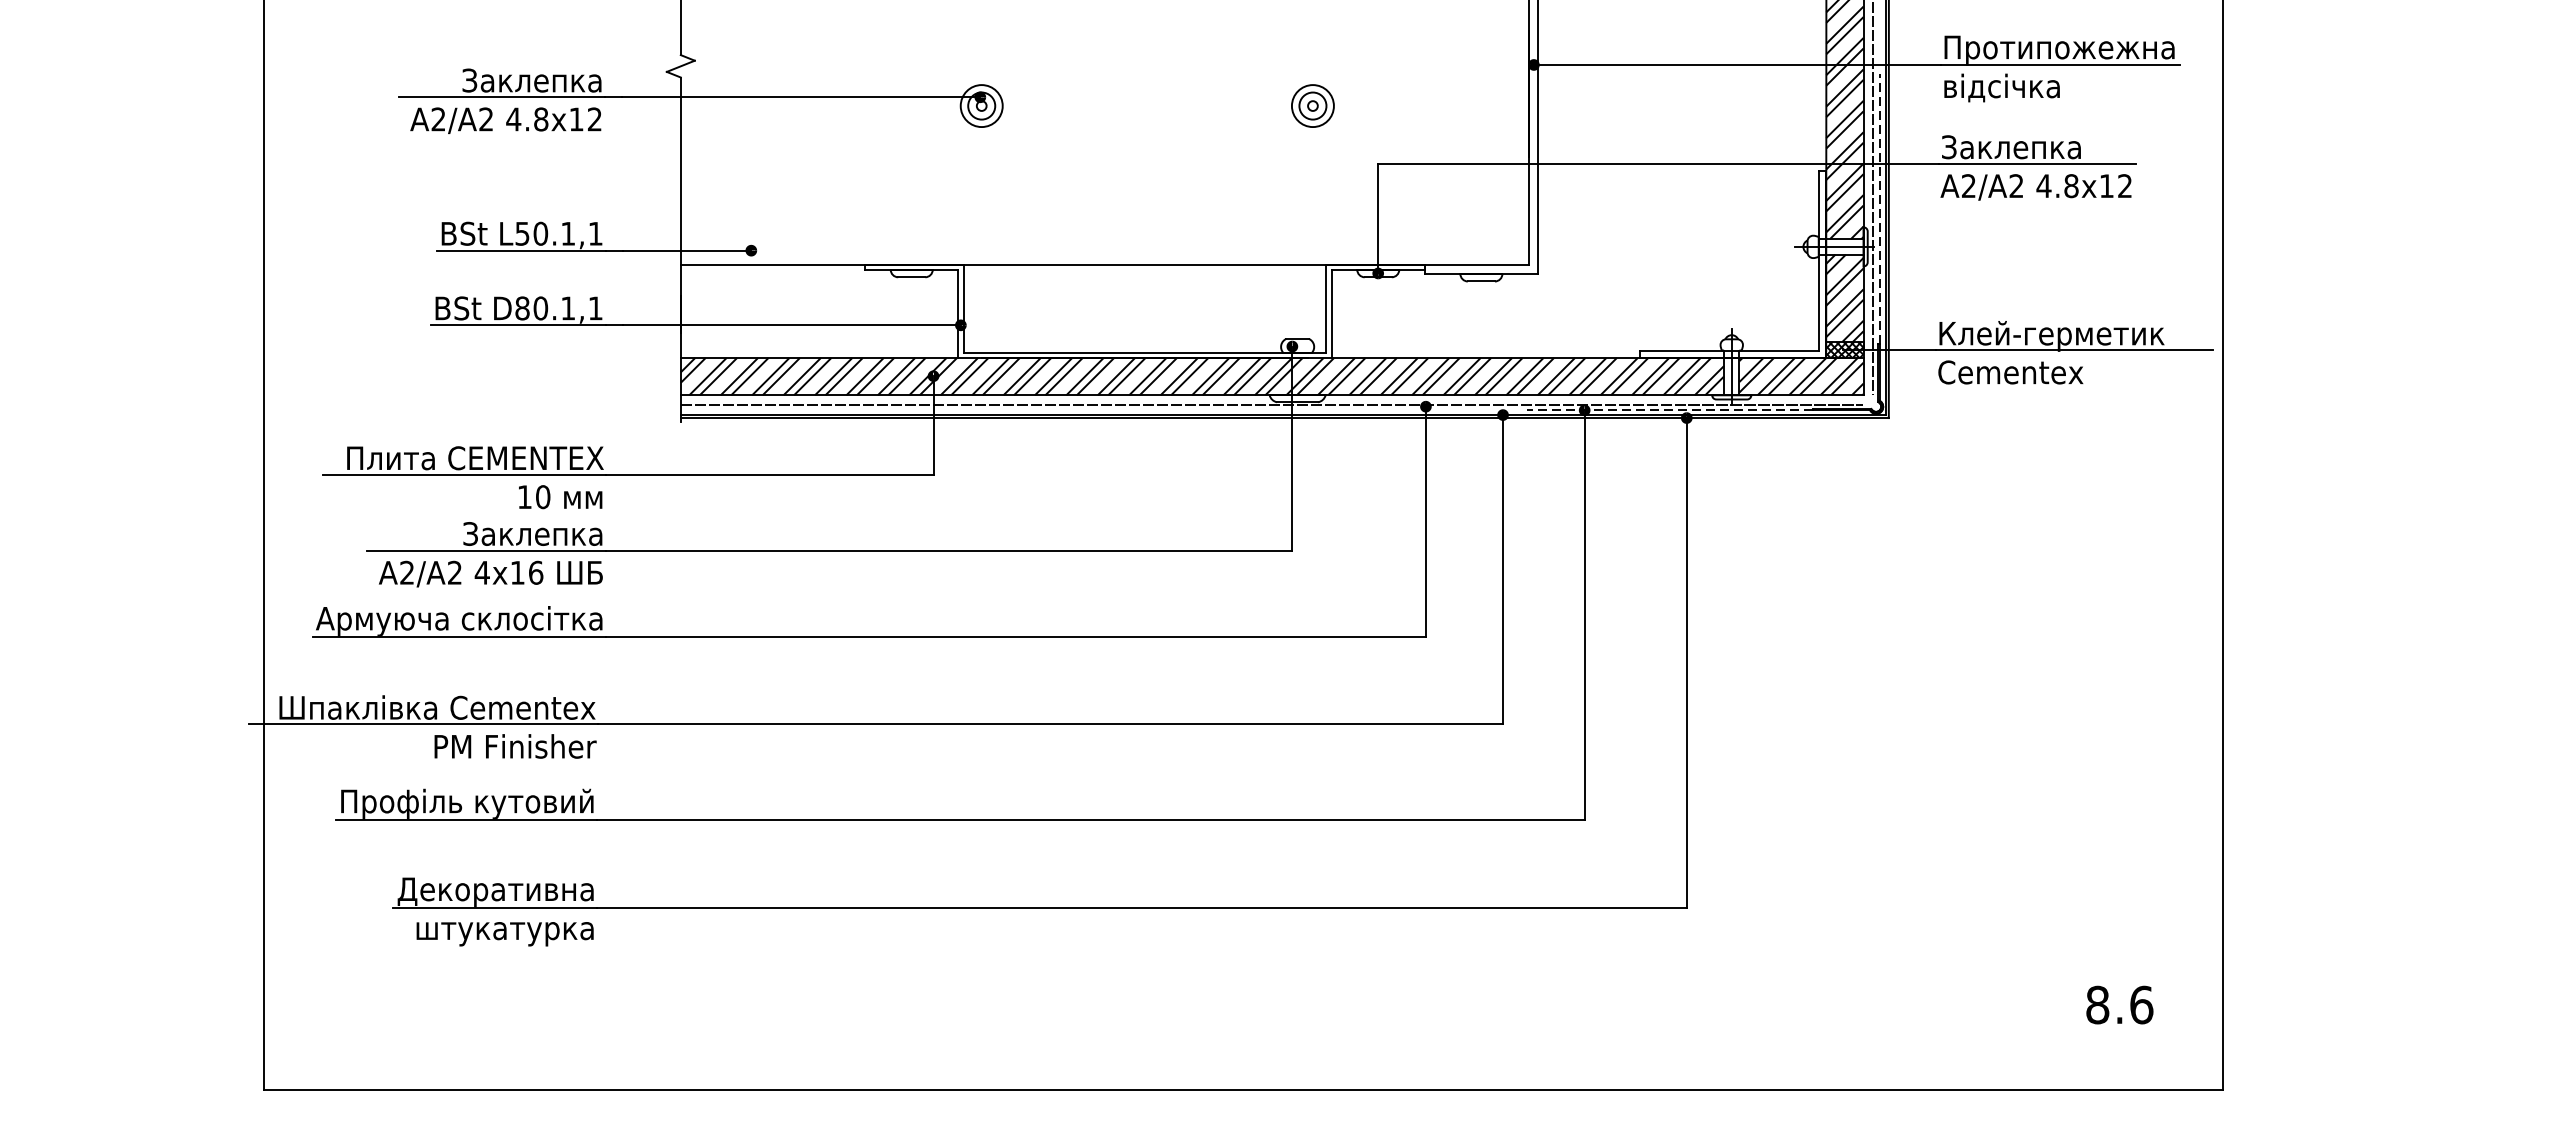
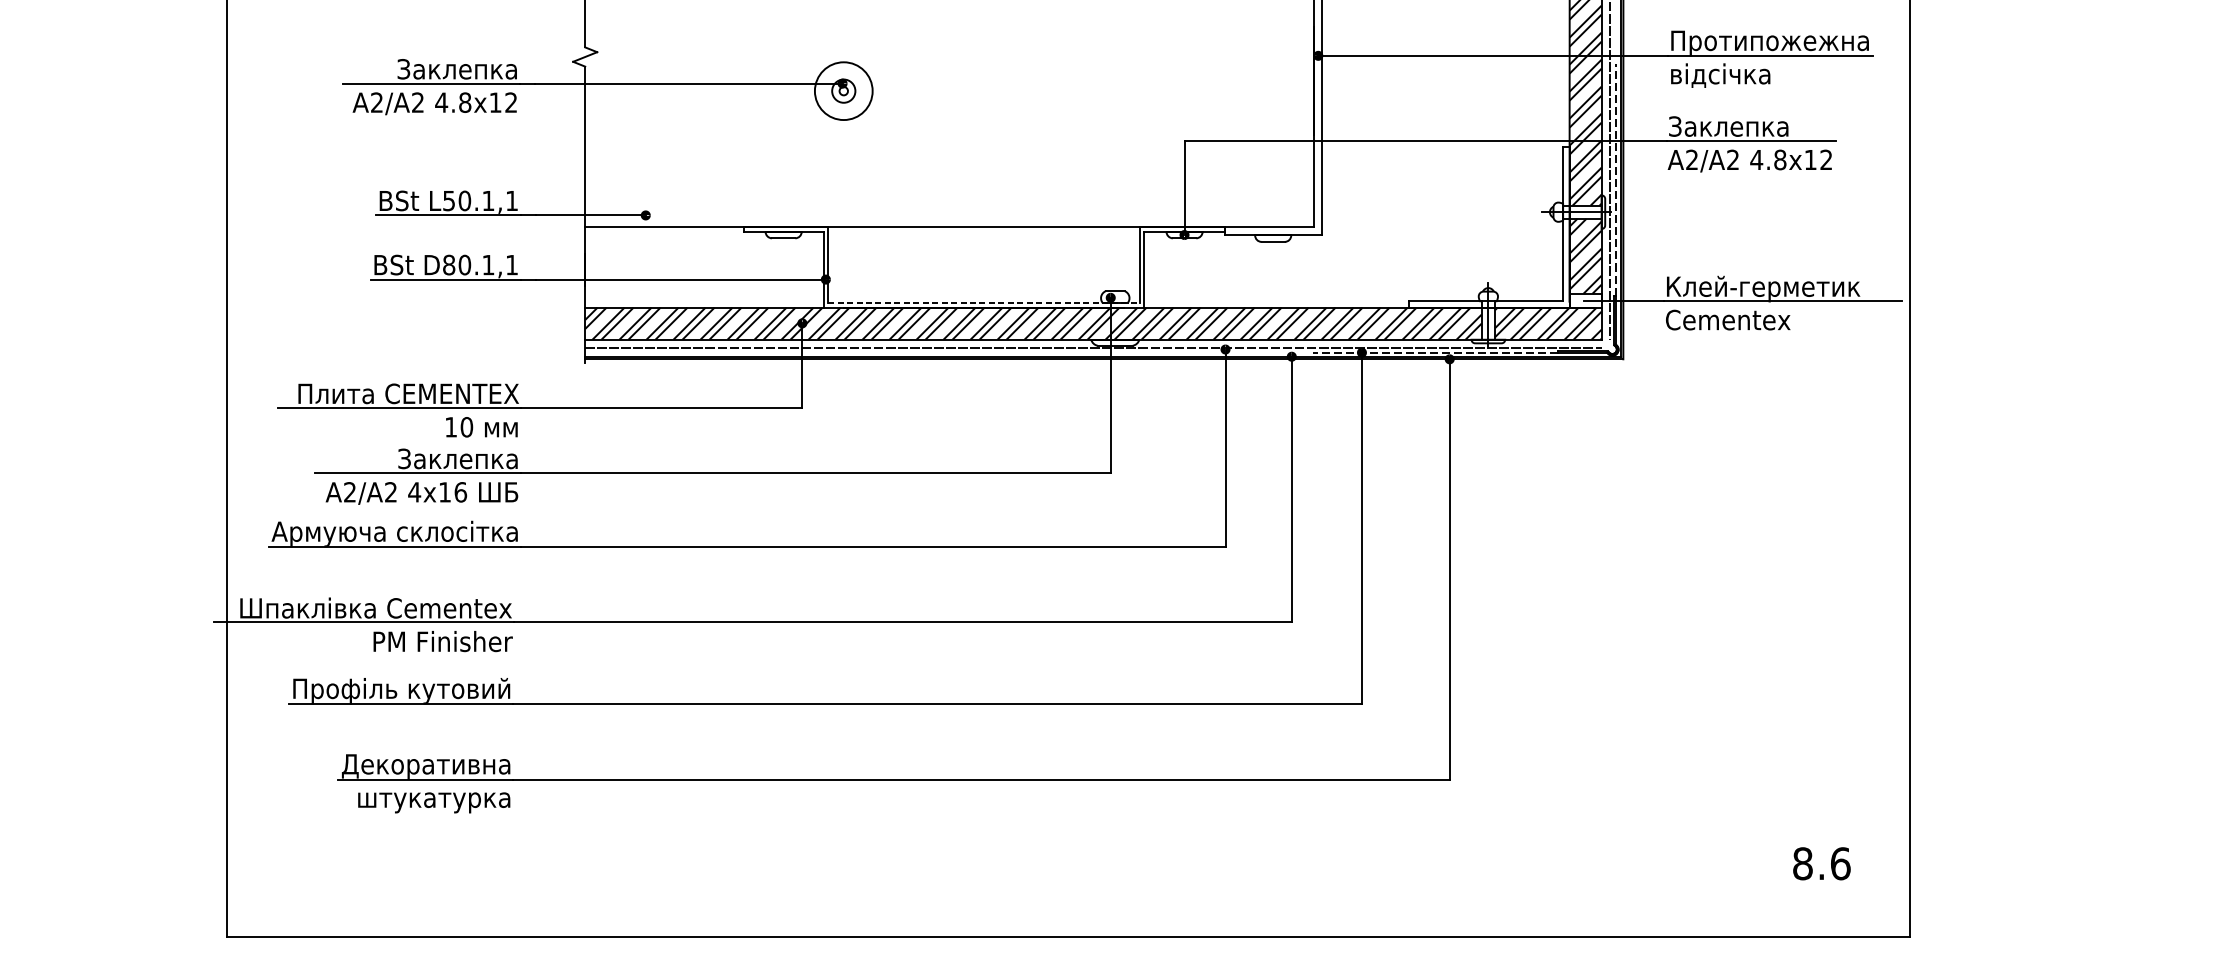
part: (1312, 105) -> (1128, 90), removed
circle: (981, 106) -> (843, 91), size x1.6
hatch: (1844, 349) -> (1585, 300), removed
line: (1145, 352) -> (984, 302), solid -> dashed

